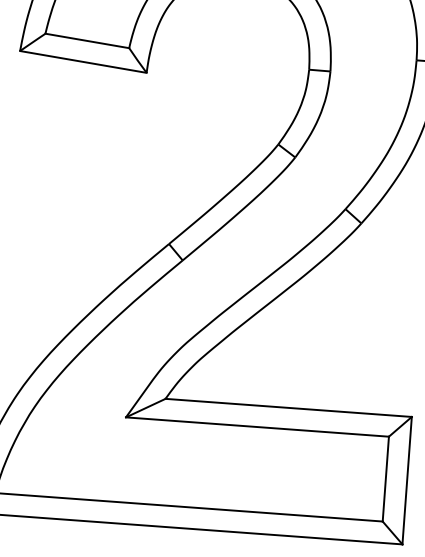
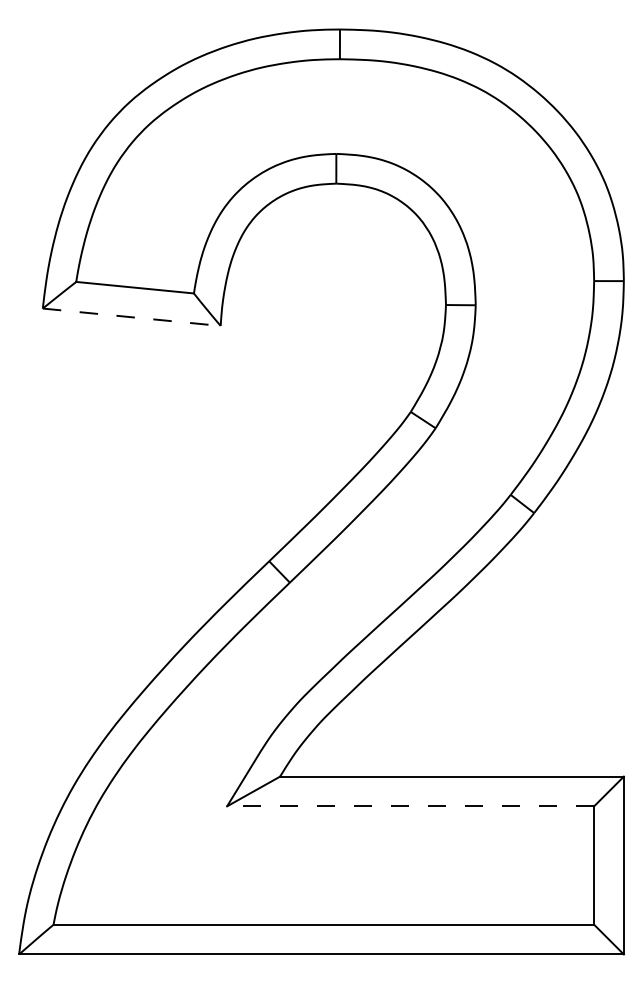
line: (83, 62) -> (132, 317), solid -> dashed
line: (257, 427) -> (410, 806), solid -> dashed

